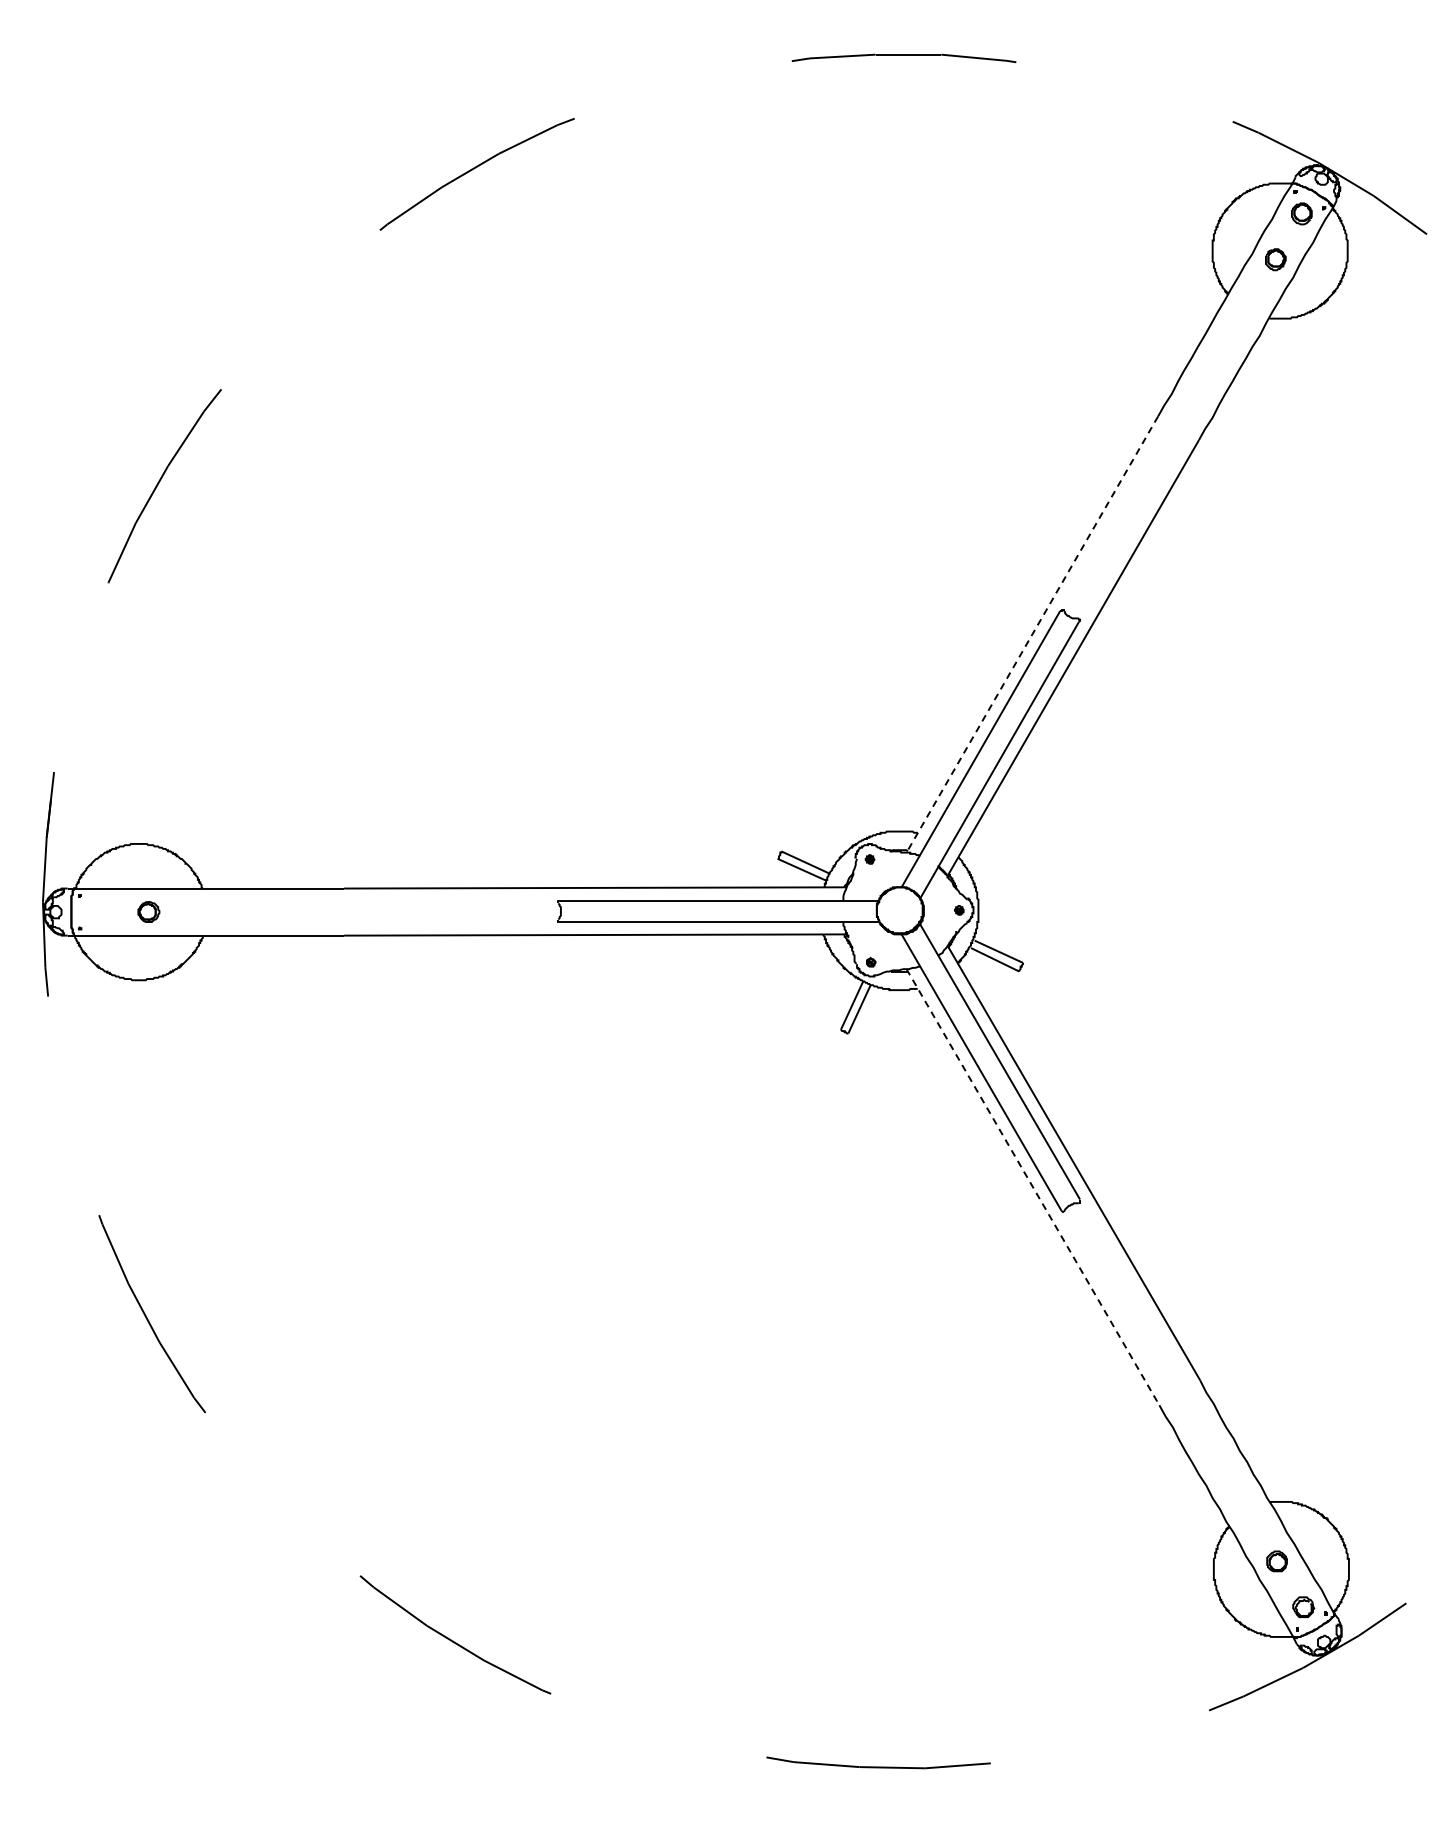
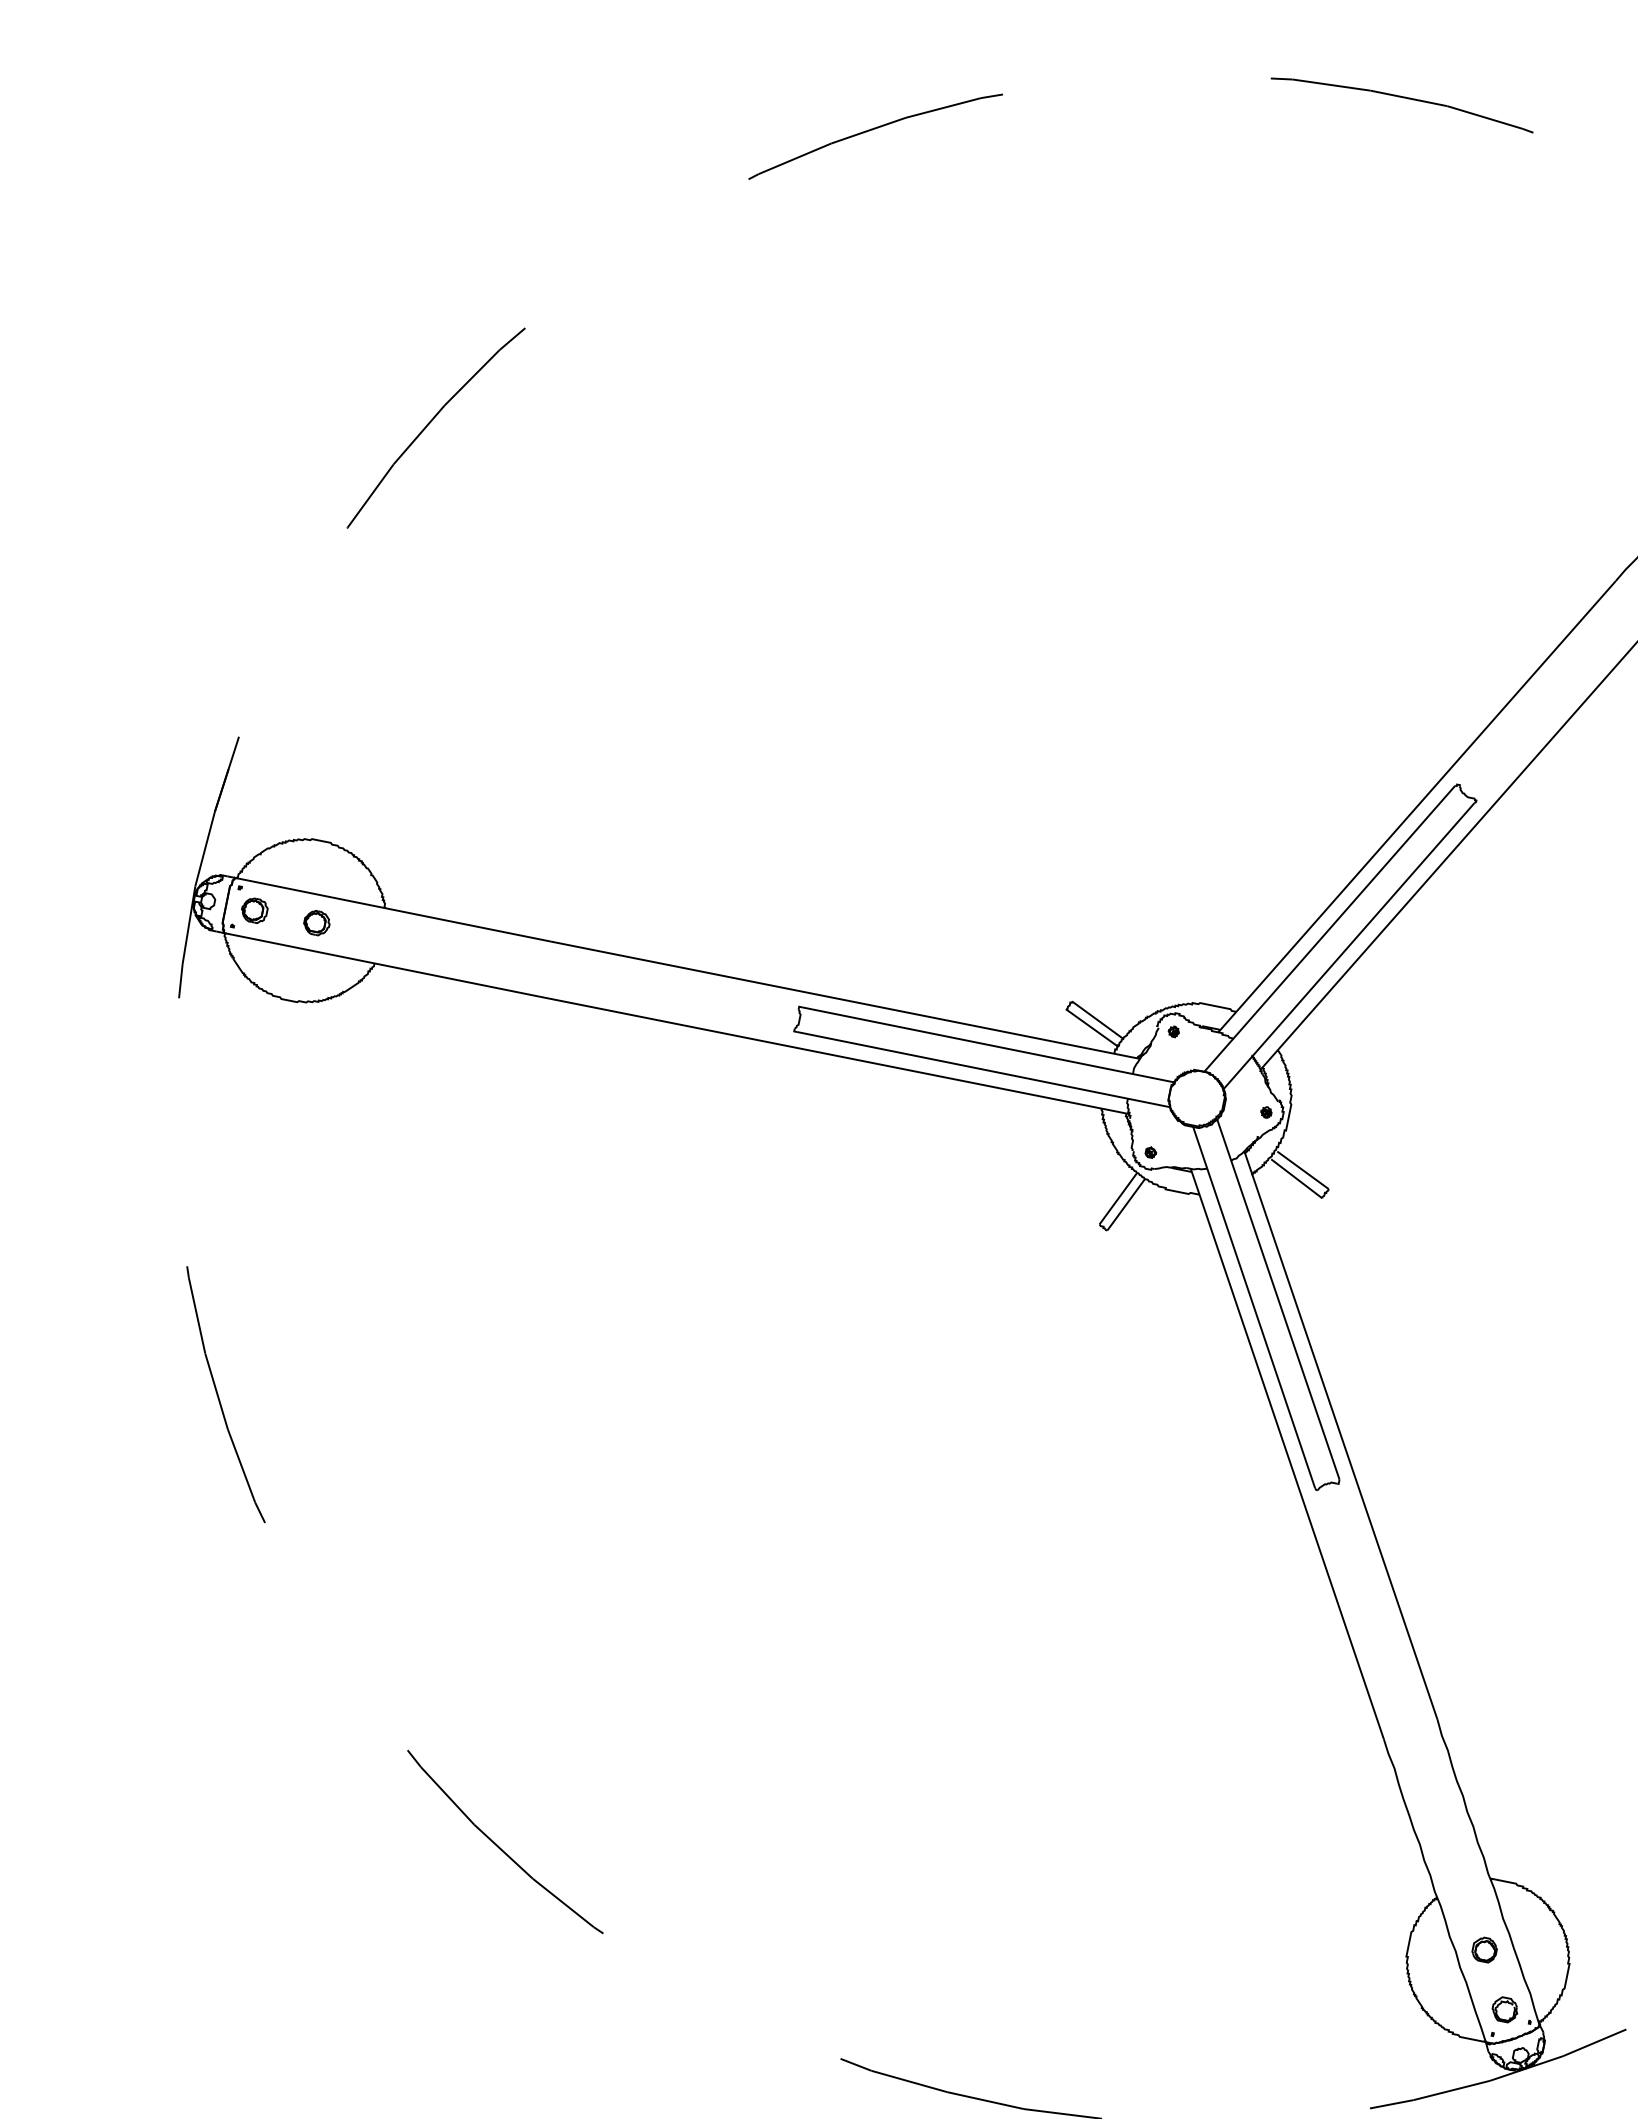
line: (1032, 634) -> (1417, 806), dashed -> solid
part: (95, 911) -> (254, 909), added
line: (1033, 1187) -> (1287, 1454), dashed -> solid

